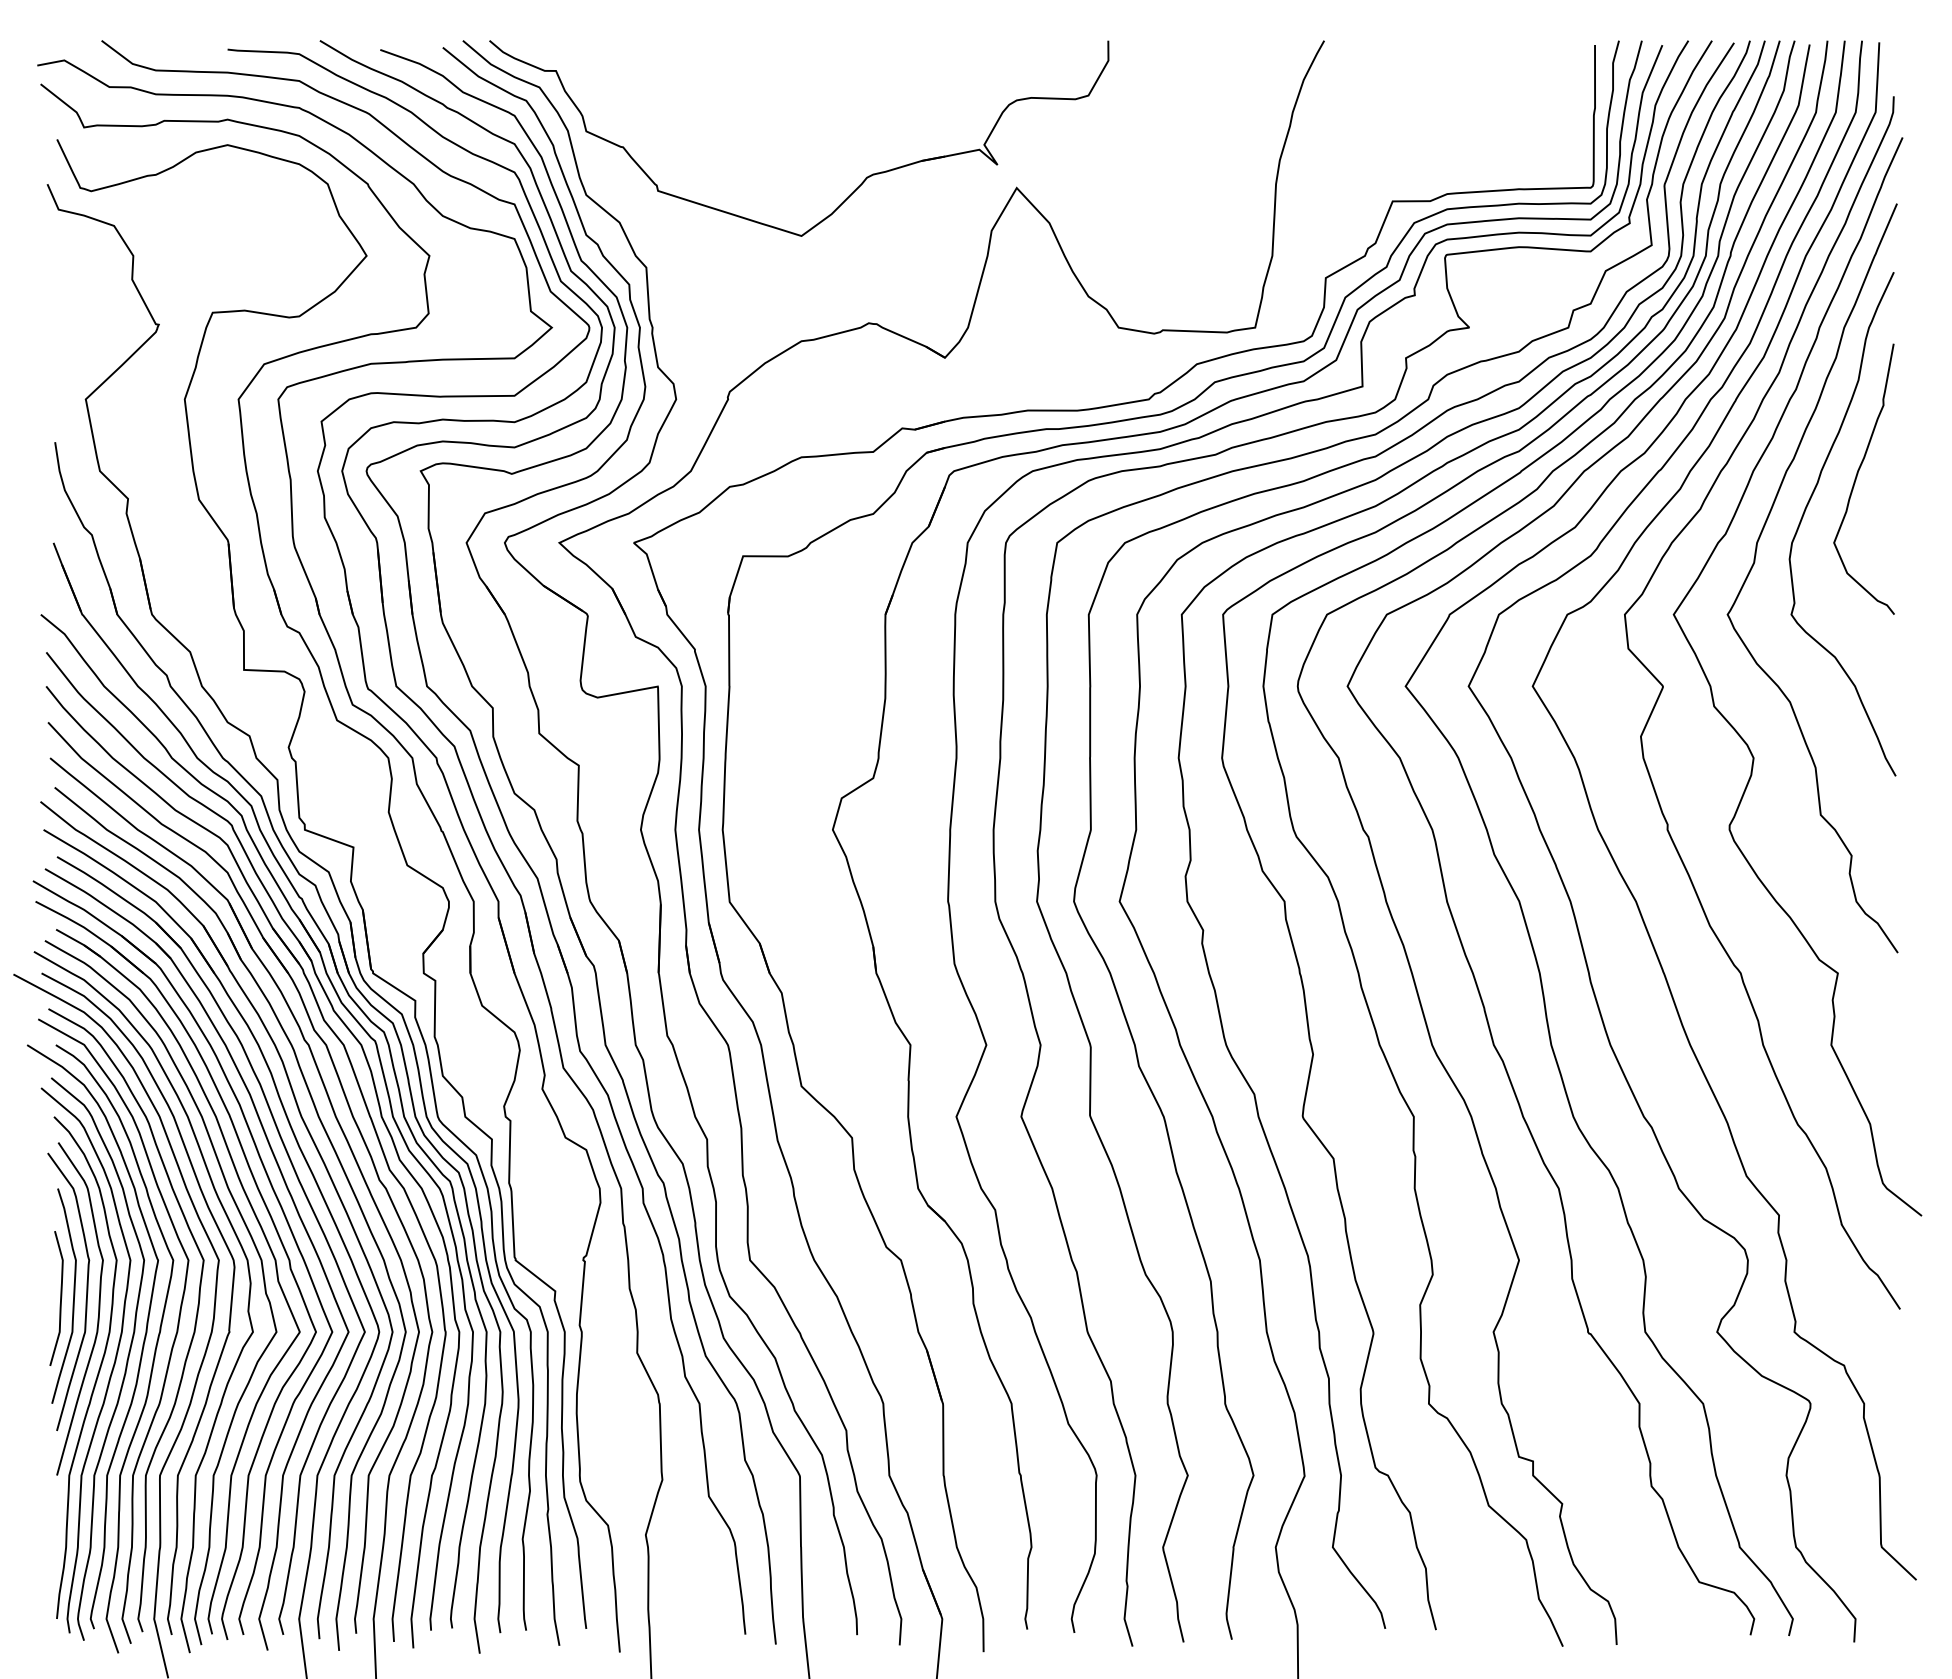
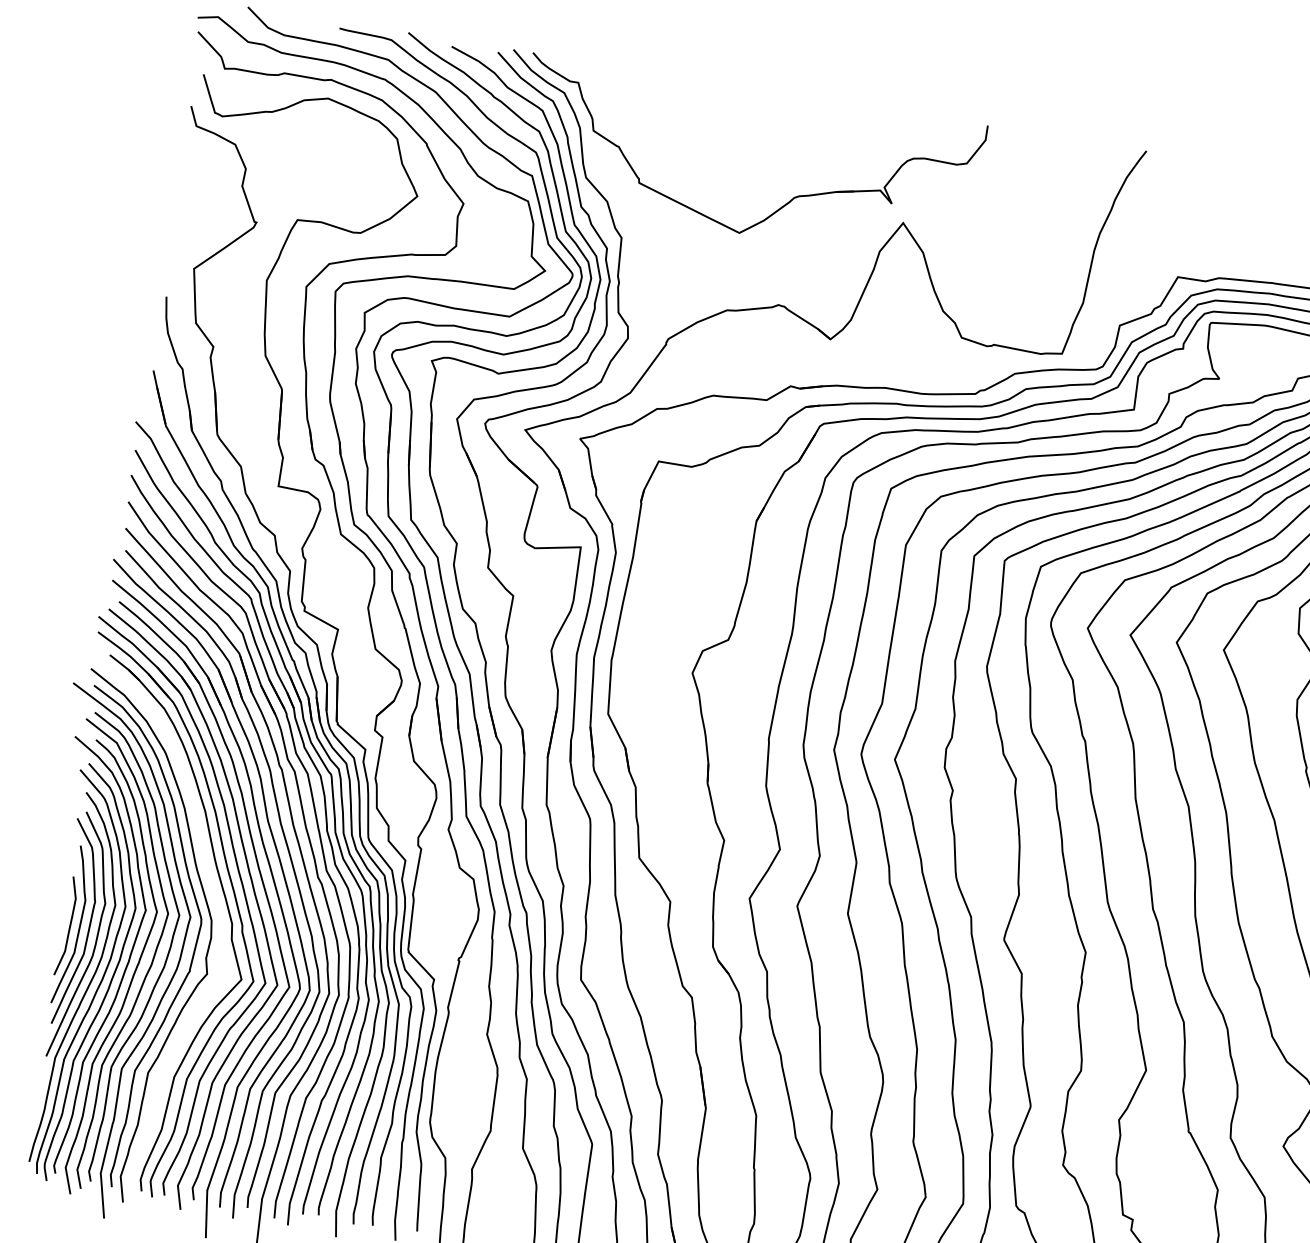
curve: (262, 1276) -> (220, 934), removed

